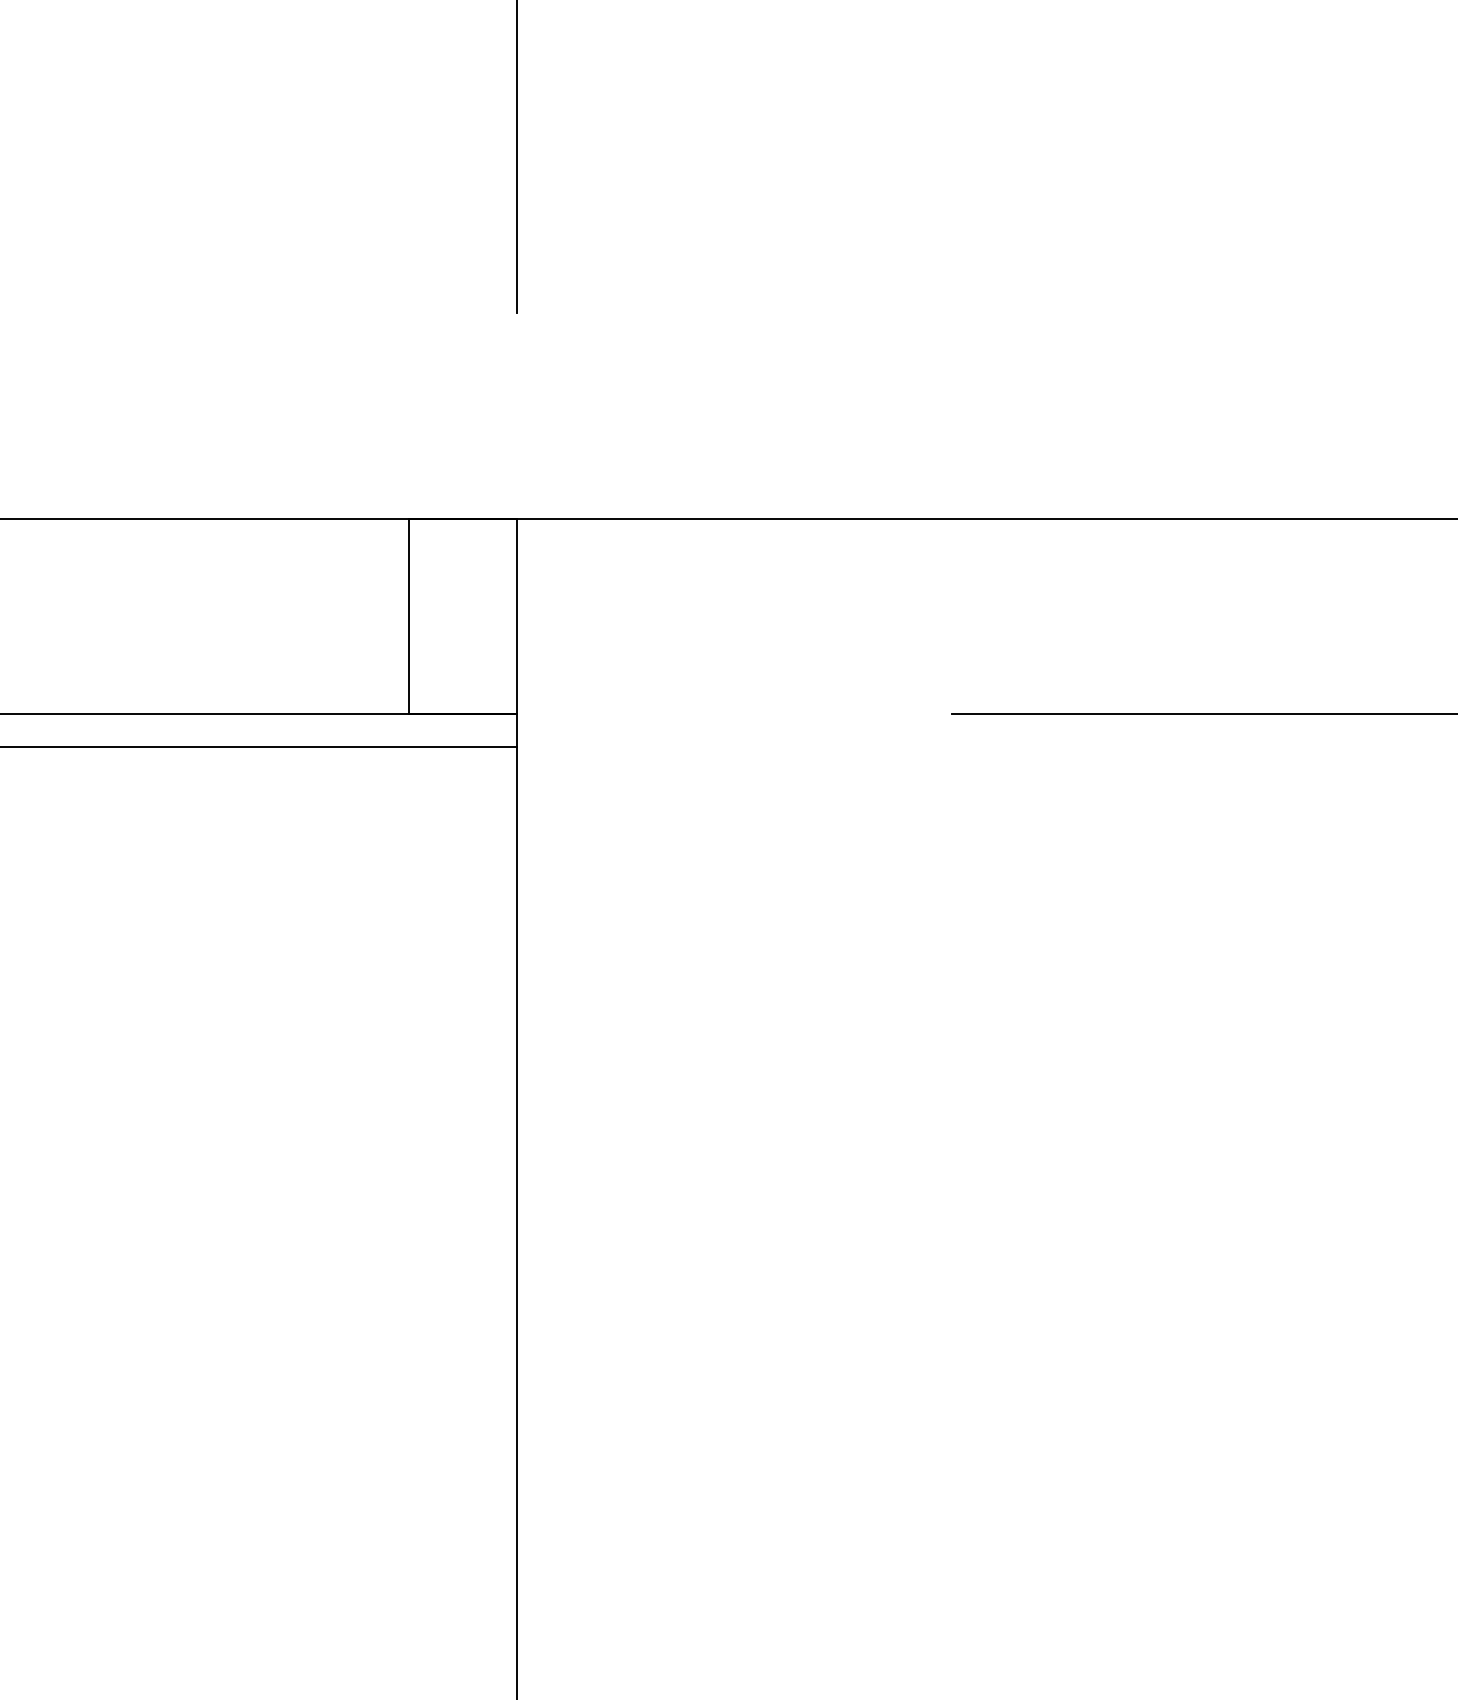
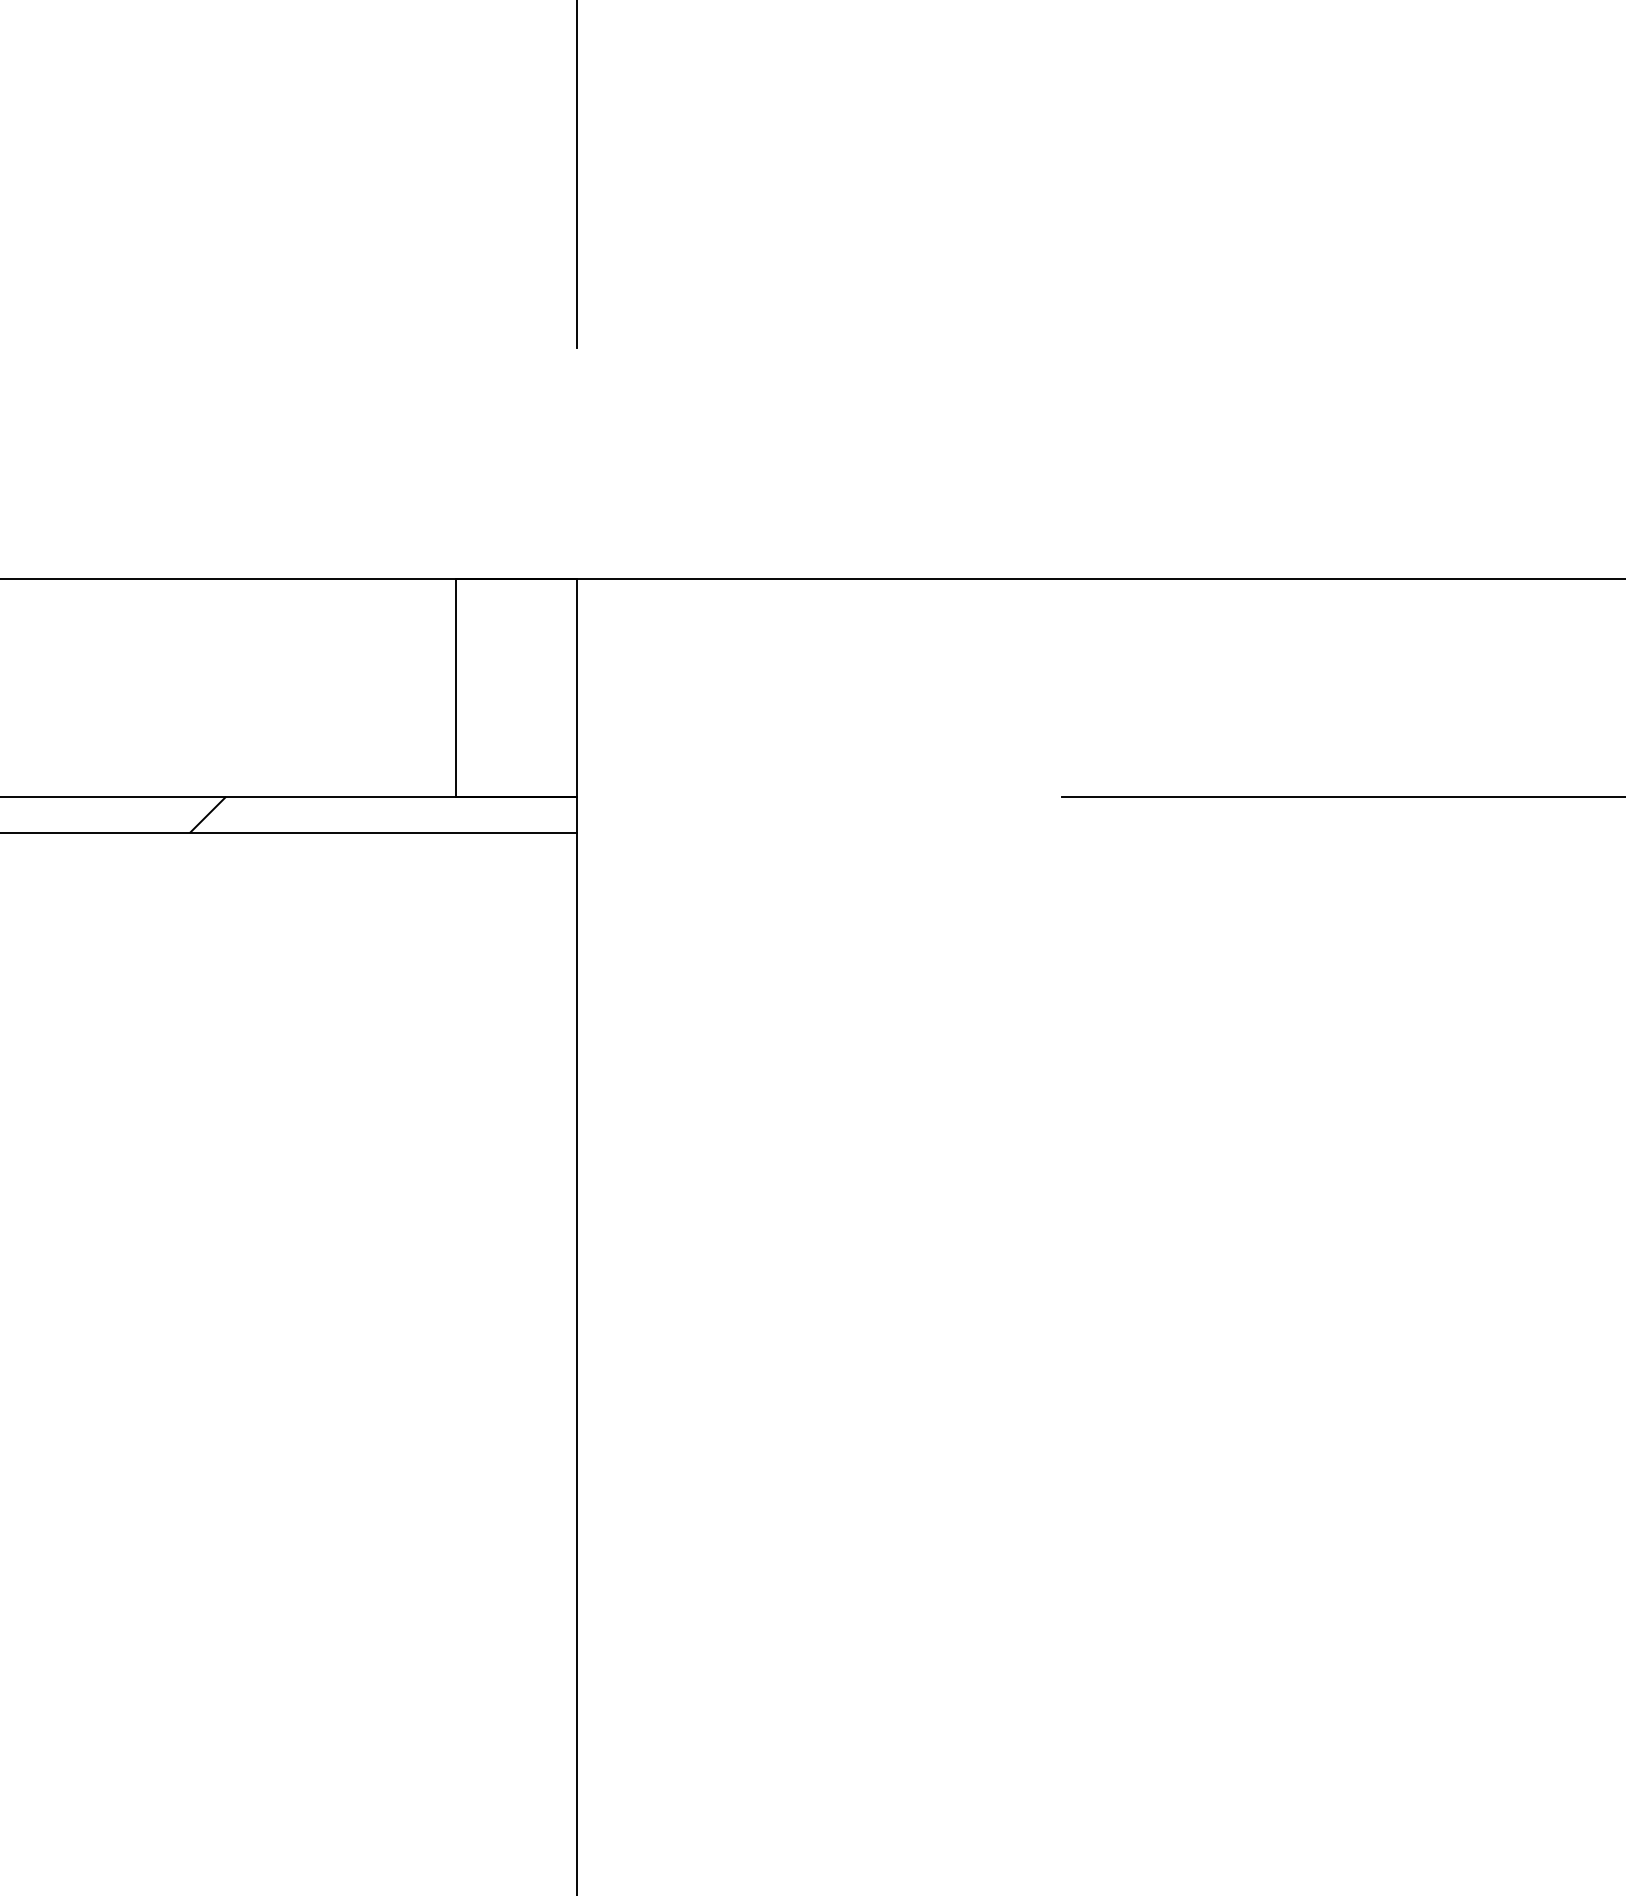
hatch: (186, 730) -> (207, 814), added

